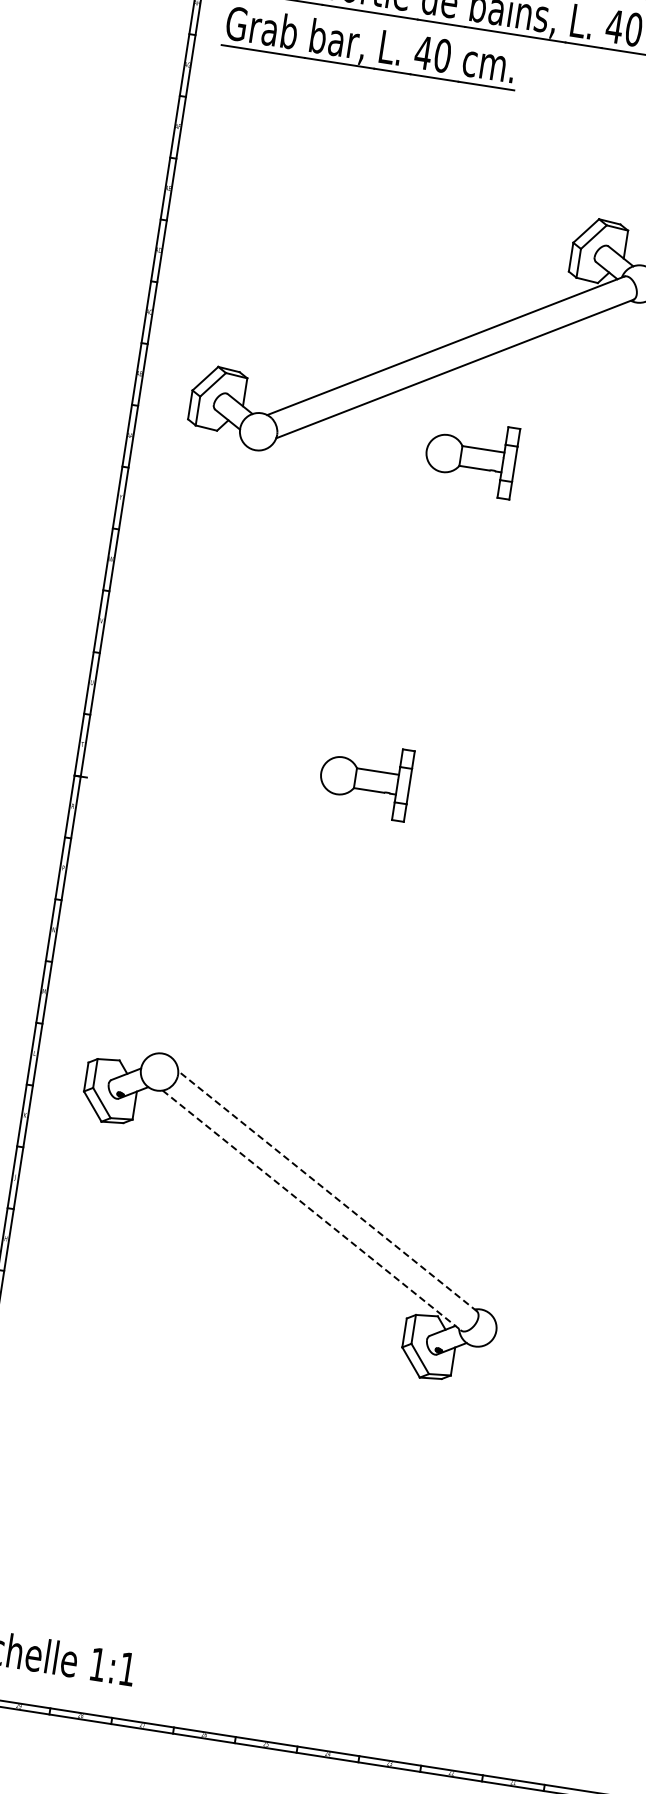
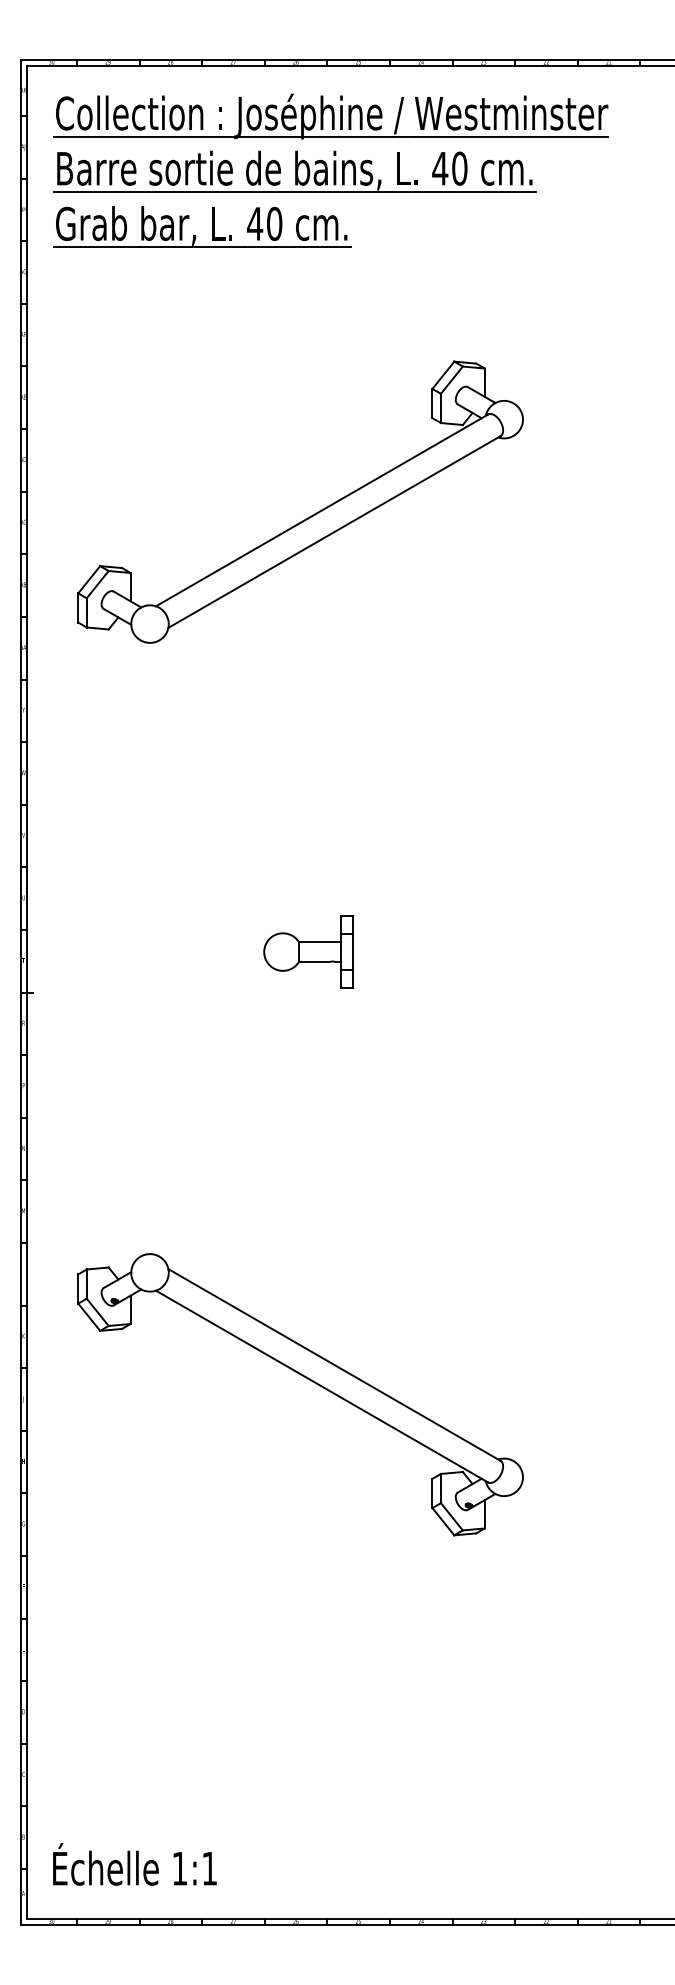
part: (470, 456) -> (363, 616), removed
line: (327, 1190) -> (334, 1364), dashed -> solid
line: (312, 1211) -> (322, 1387), dashed -> solid

